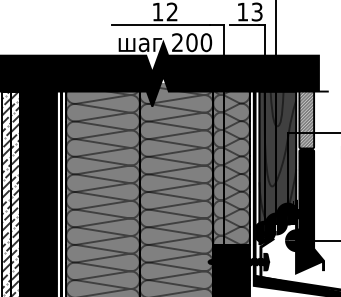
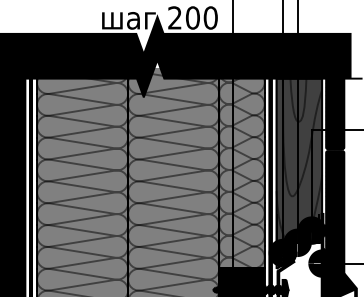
fill: (306, 119) -> (334, 113), added

